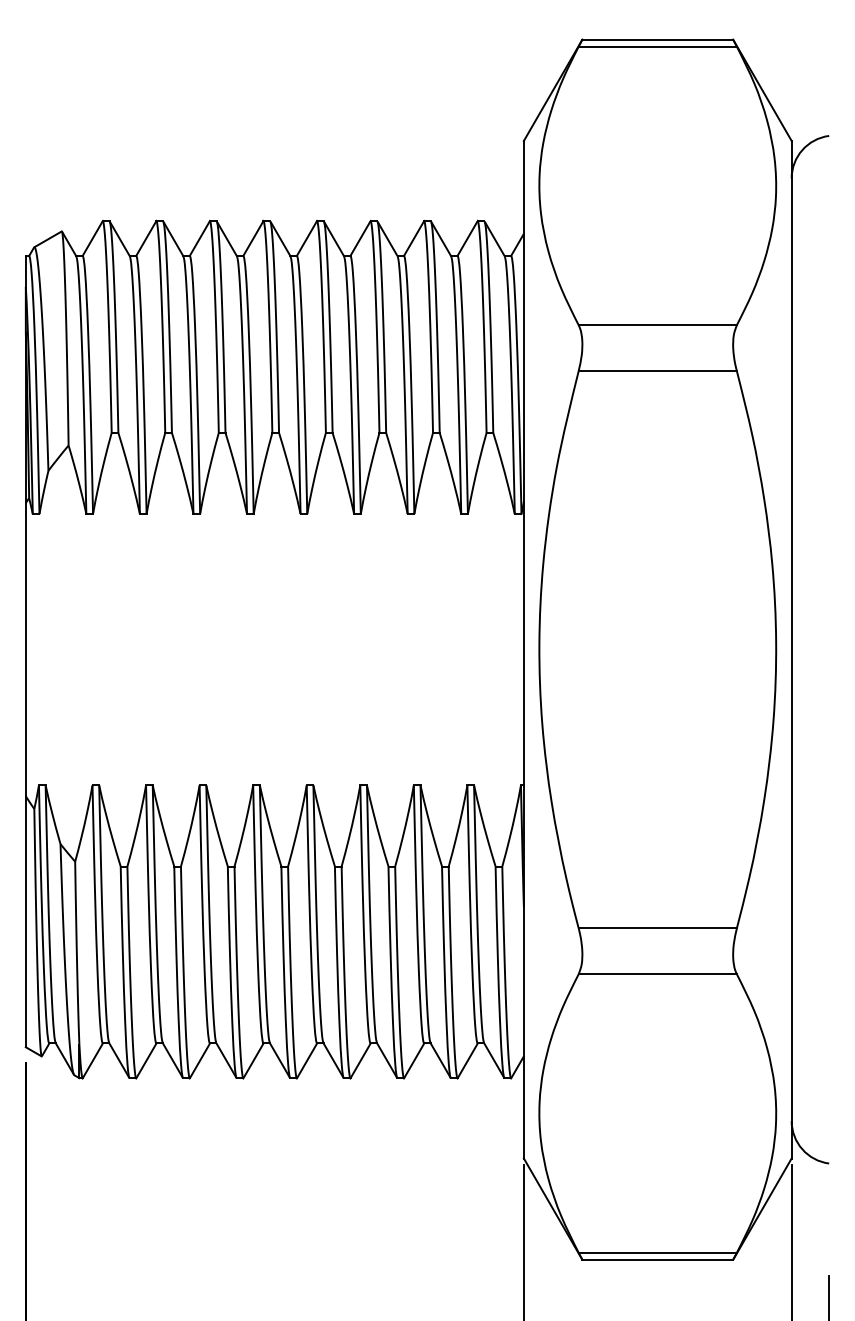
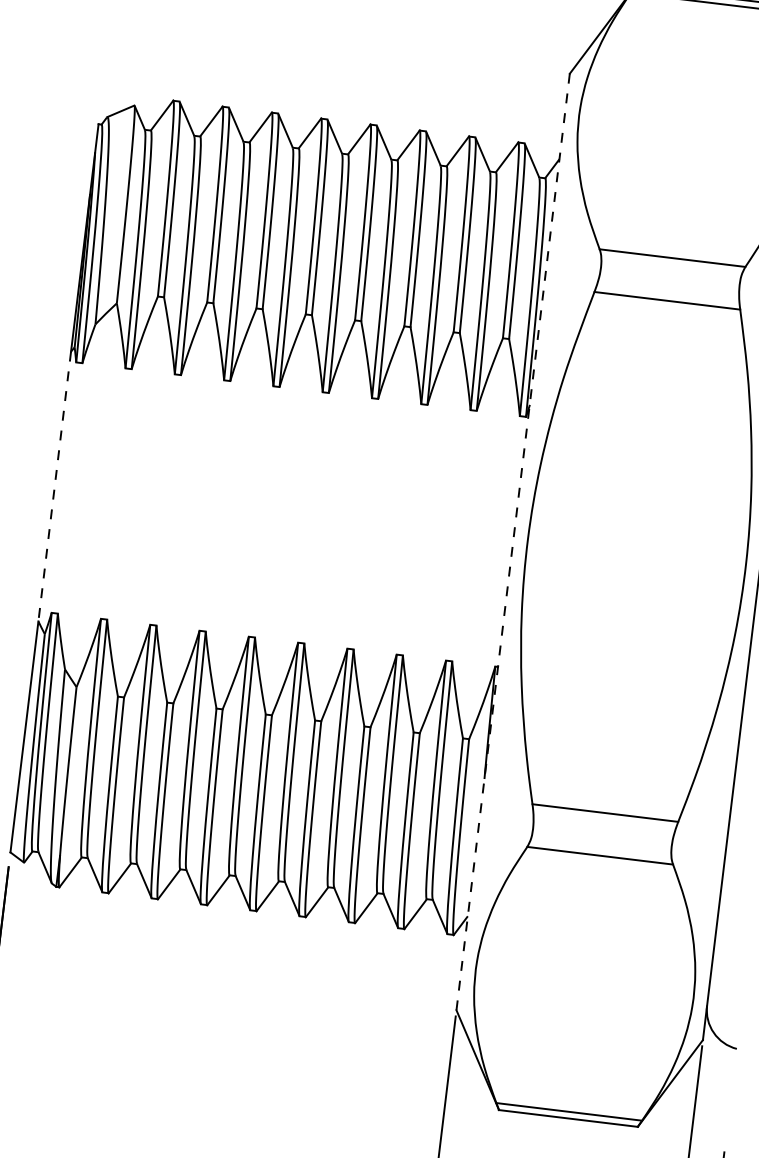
line: (25, 649) -> (54, 486), solid -> dashed
line: (523, 649) -> (512, 541), solid -> dashed

